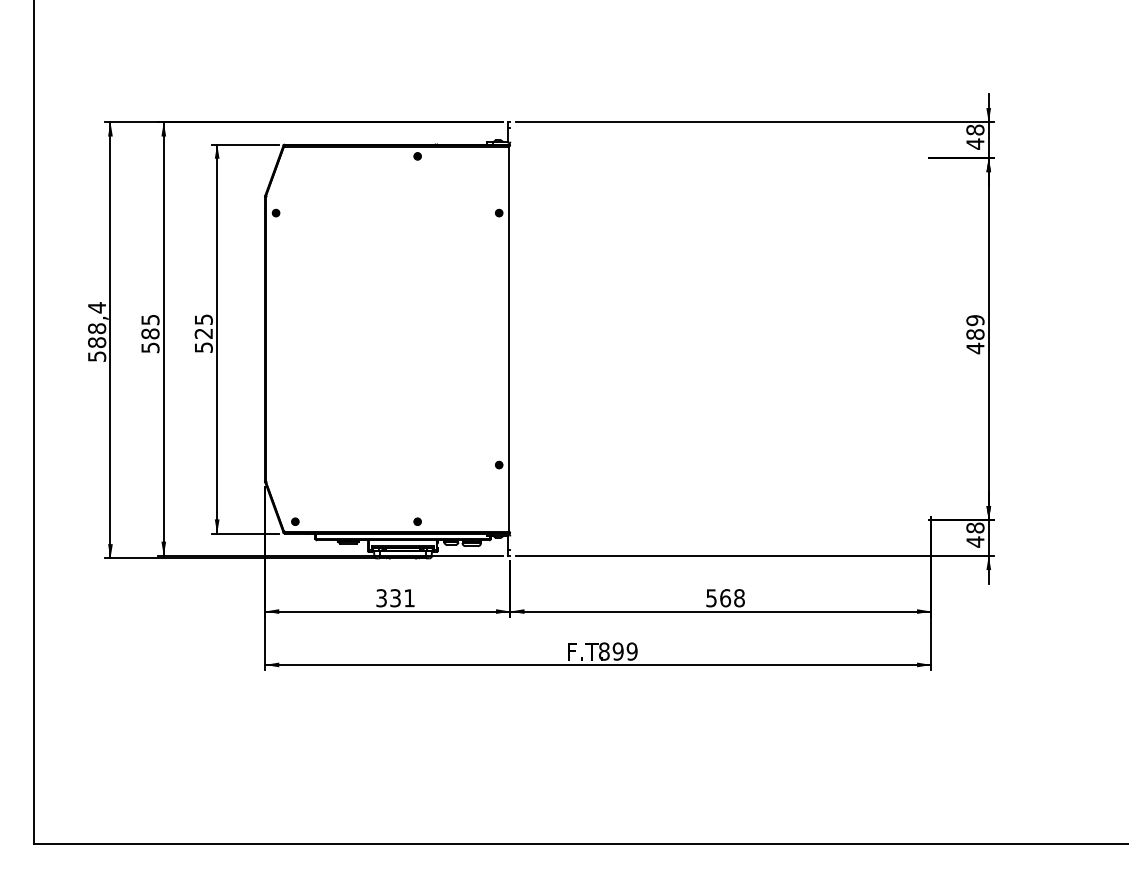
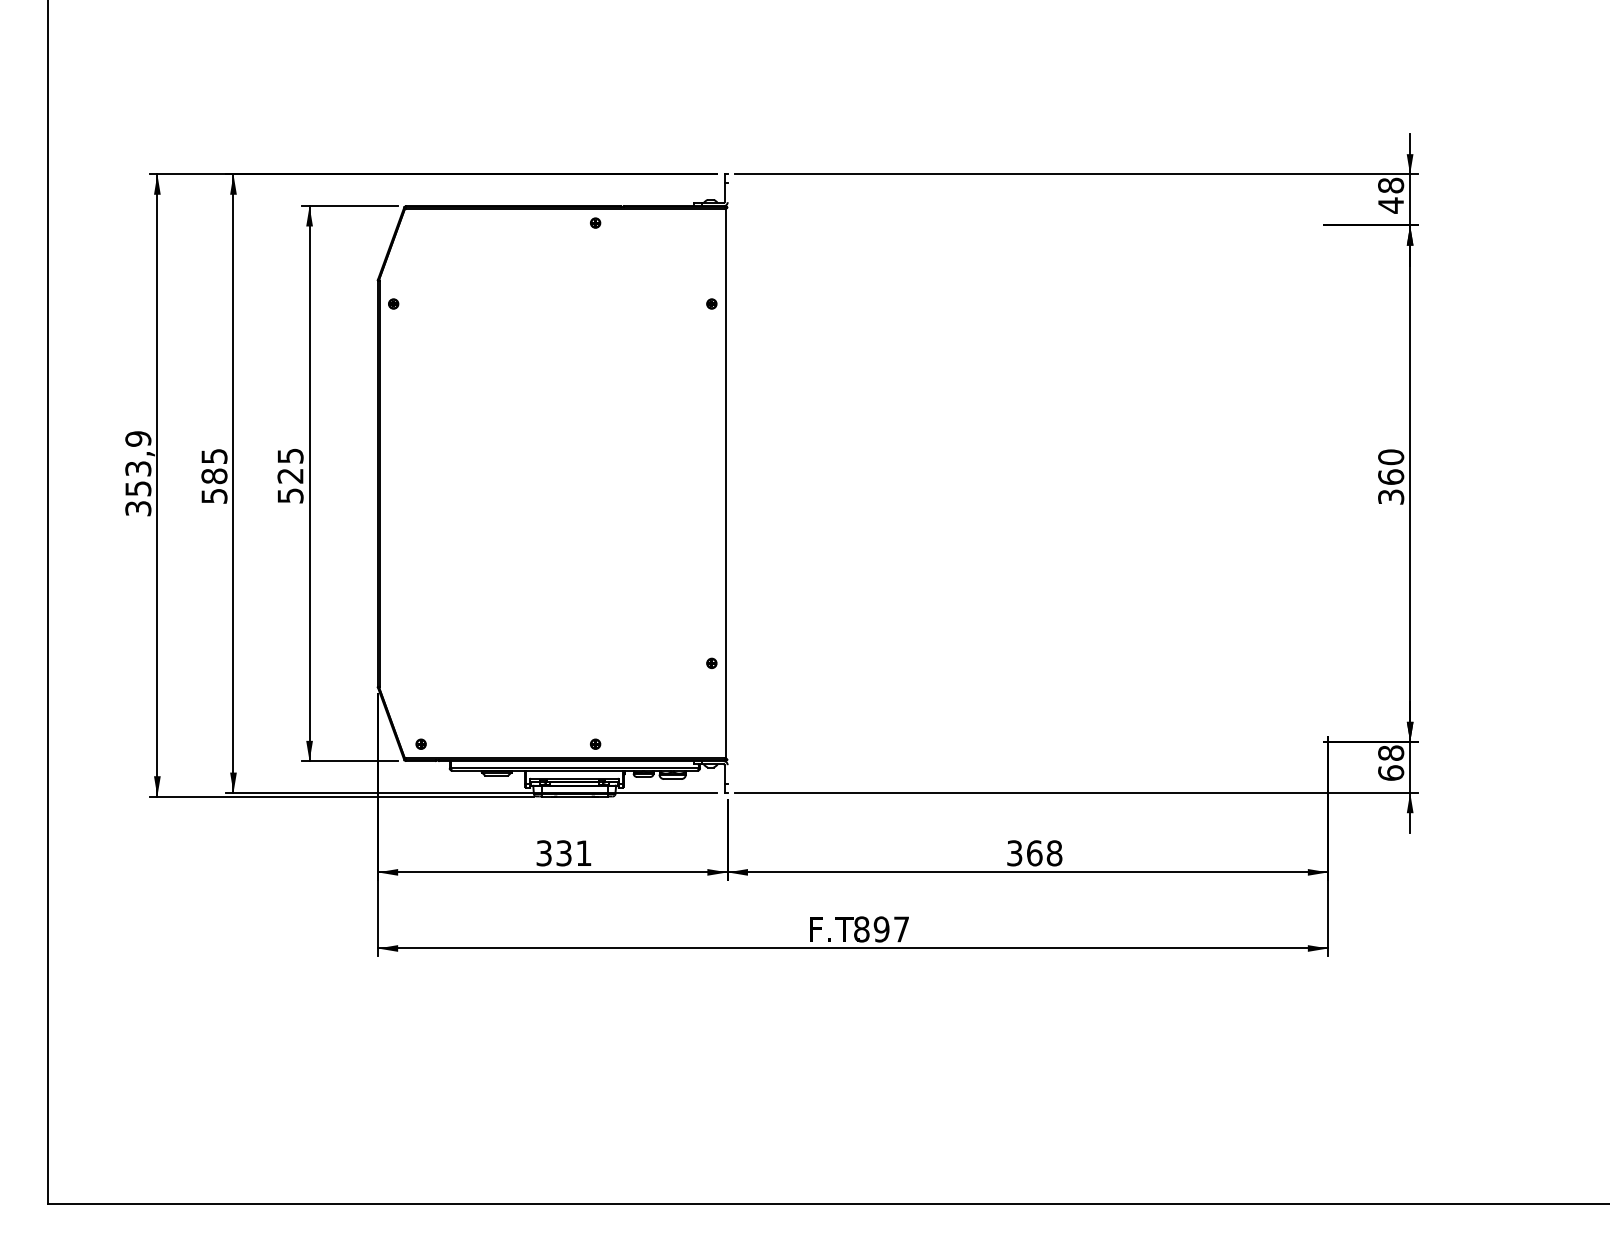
text: (97, 331) -> (138, 472), 588,4 -> 353,9
text: (975, 334) -> (1391, 477), 489 -> 360
text: (975, 542) -> (1391, 773), 48 -> 68
text: (712, 597) -> (1015, 852), 568 -> 368
text: (632, 651) -> (901, 929), 899 -> 897

